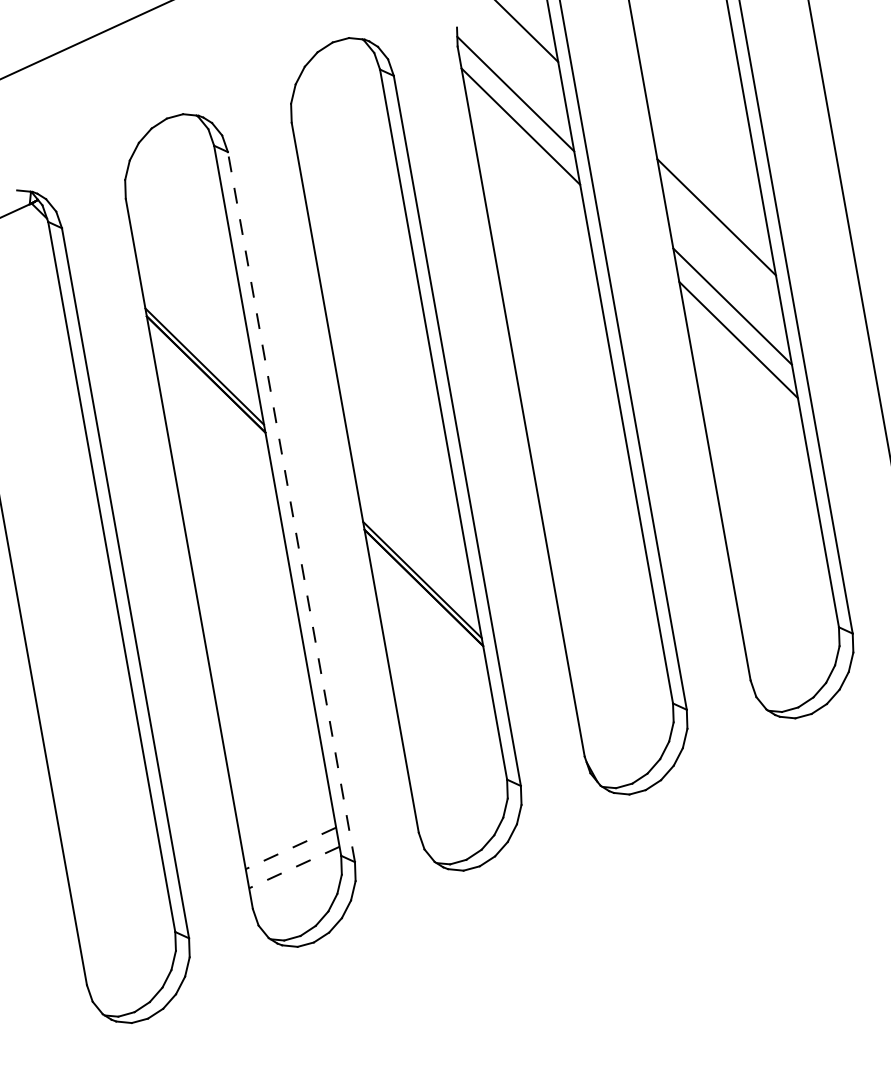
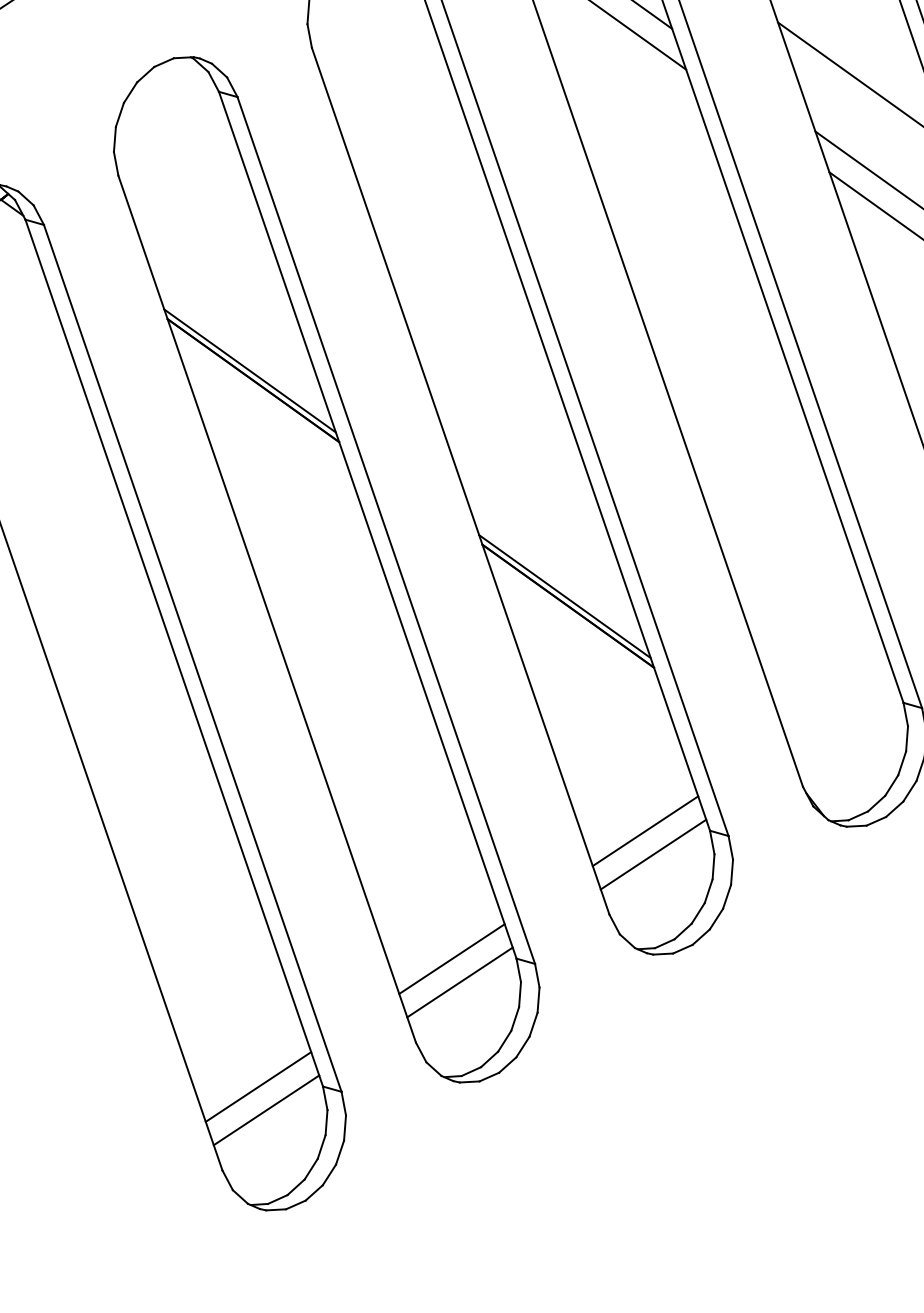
line: (291, 507) -> (386, 530), dashed -> solid
line: (456, 771) -> (644, 830), added
line: (460, 791) -> (653, 854), added
line: (290, 848) -> (451, 959), dashed -> solid
line: (294, 867) -> (460, 982), dashed -> solid
line: (124, 924) -> (257, 1087), added
line: (128, 943) -> (266, 1110), added

